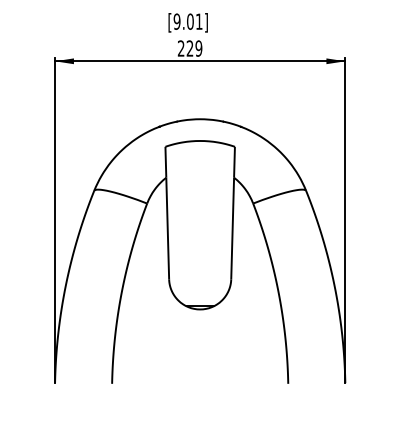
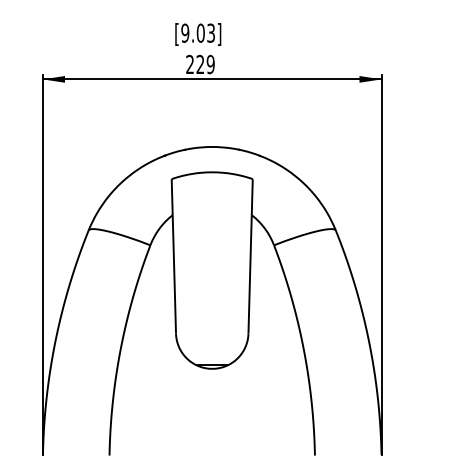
text: (199, 21) -> (211, 32), [9.01] -> [9.03]

